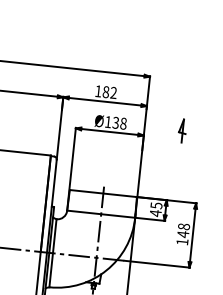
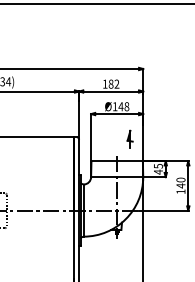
text: (115, 122) -> (120, 106), Ø138 -> Ø148
part: (181, 129) -> (129, 138), moved
text: (184, 226) -> (181, 179), 148 -> 140

